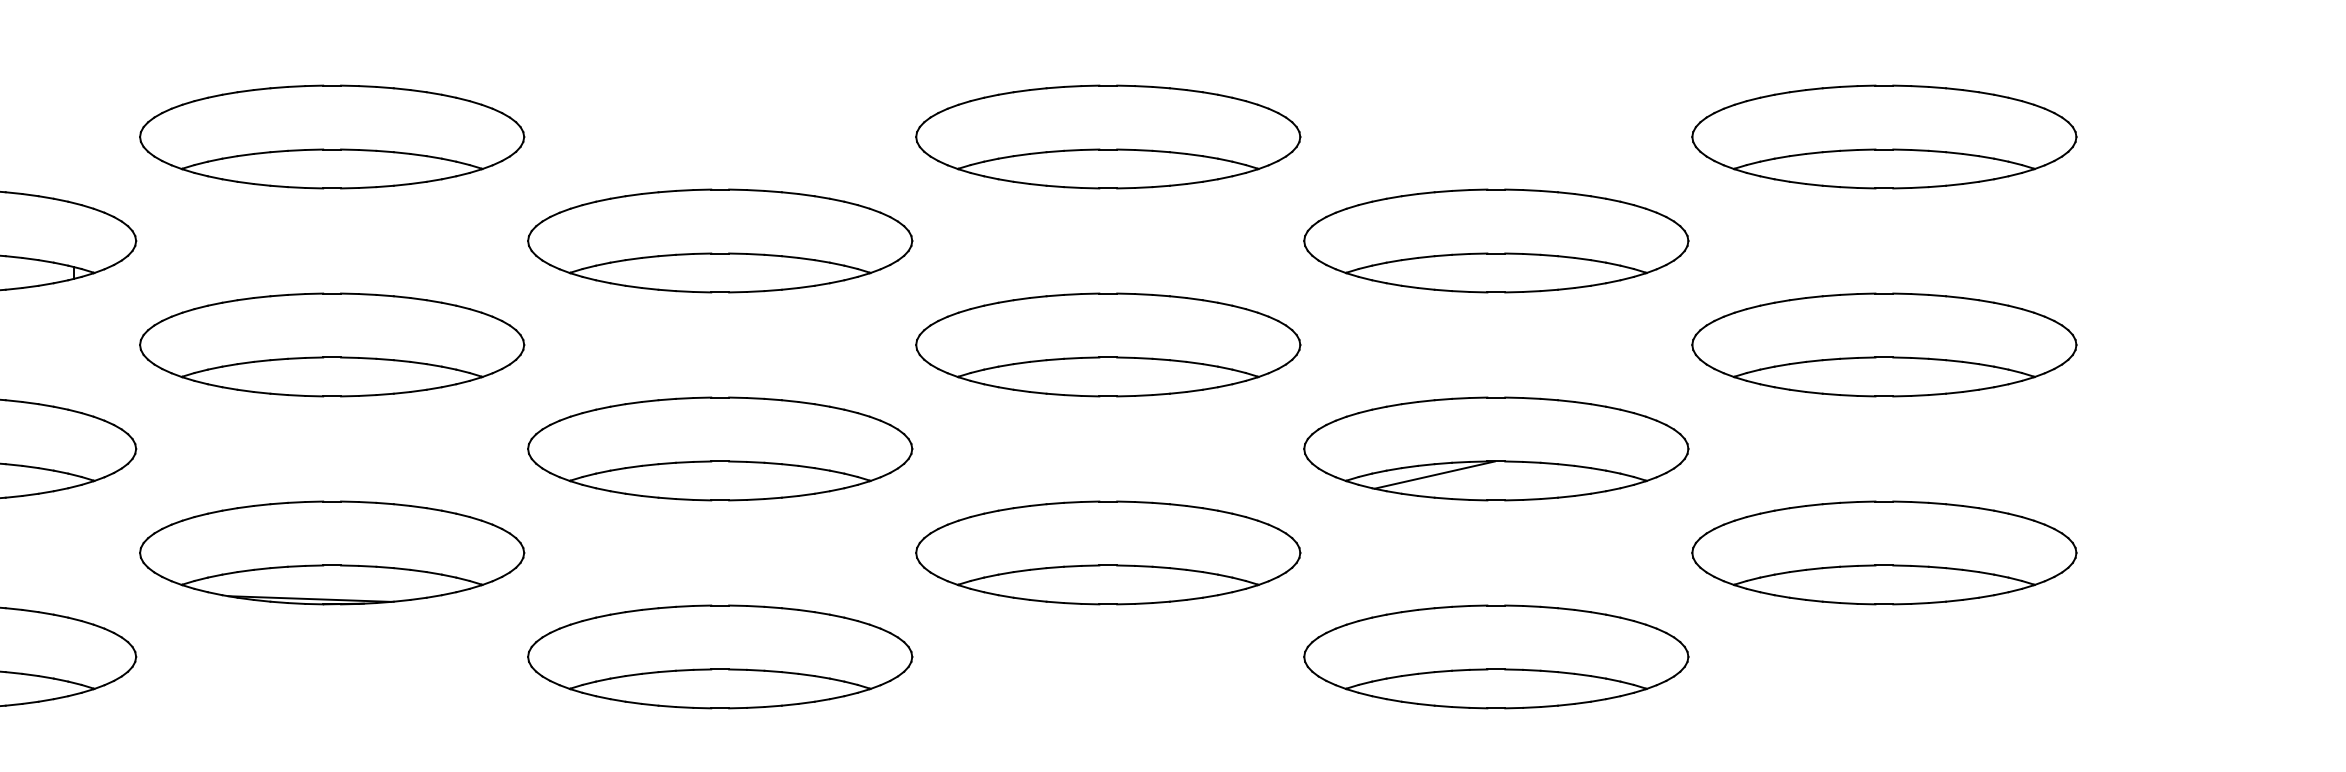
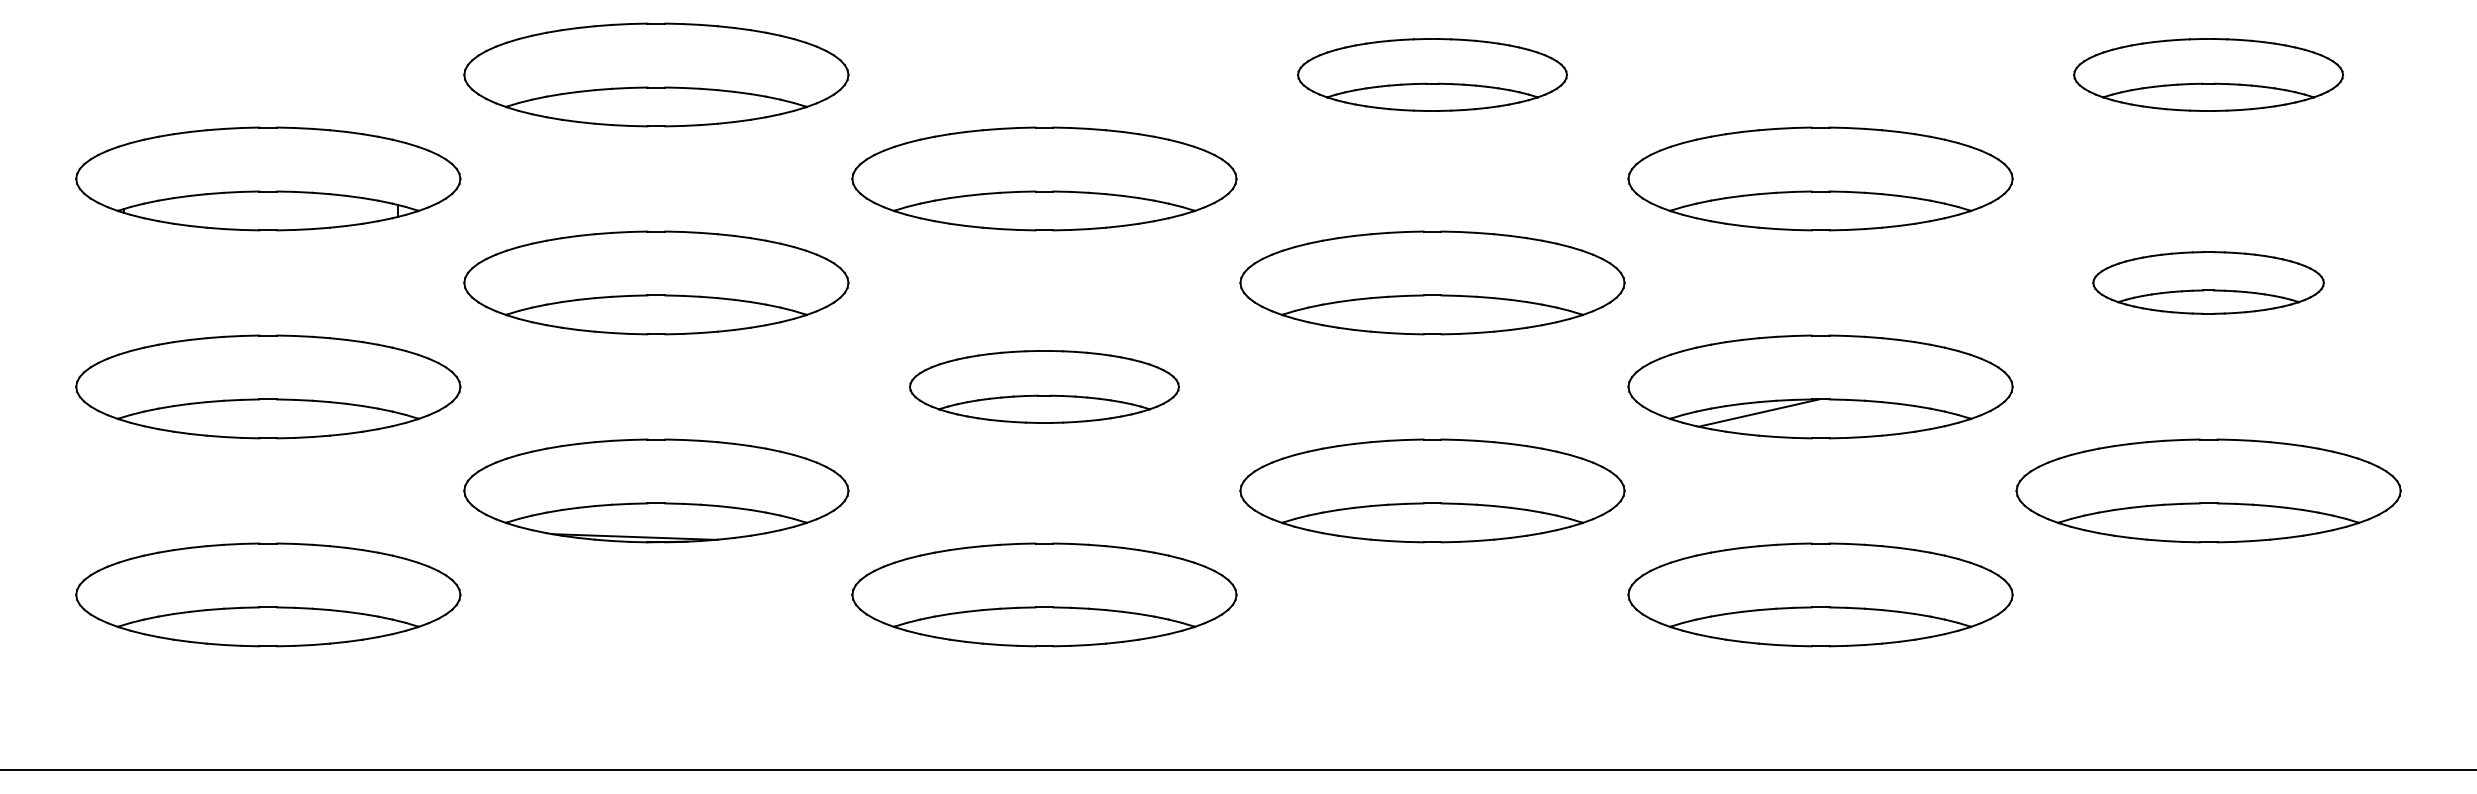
part: (1108, 136) -> (1432, 74), size x0.7
part: (1884, 136) -> (2208, 74), size x0.7
part: (1884, 344) -> (2208, 282), size x0.6
part: (720, 448) -> (1044, 386), size x0.7

